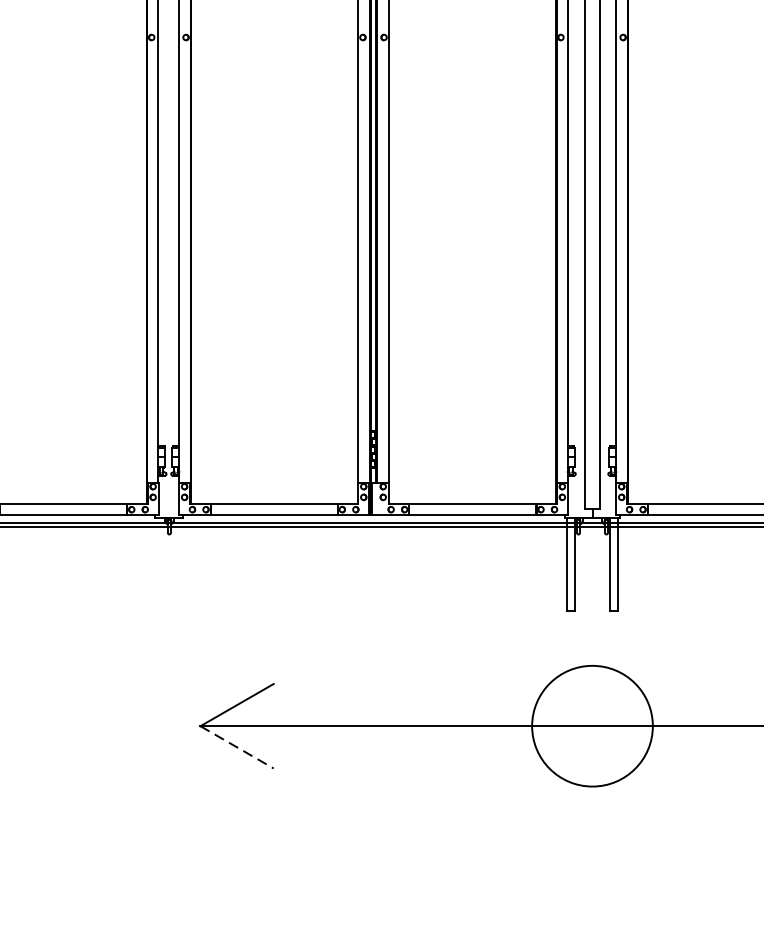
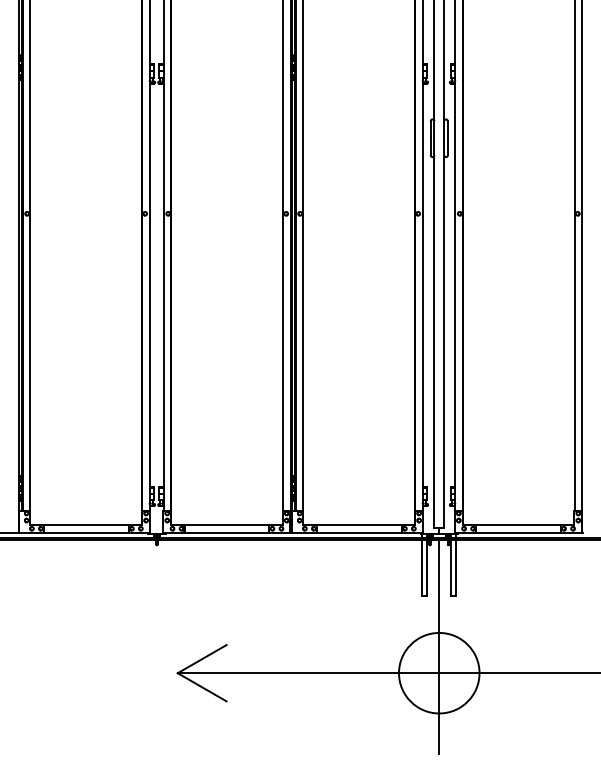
line: (592, 687) -> (439, 647), added
line: (237, 747) -> (202, 687), dashed -> solid

